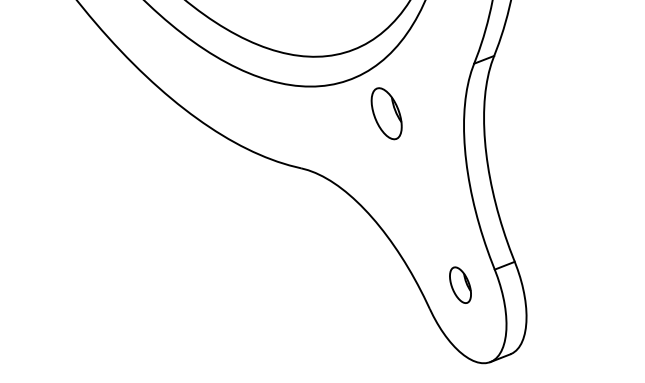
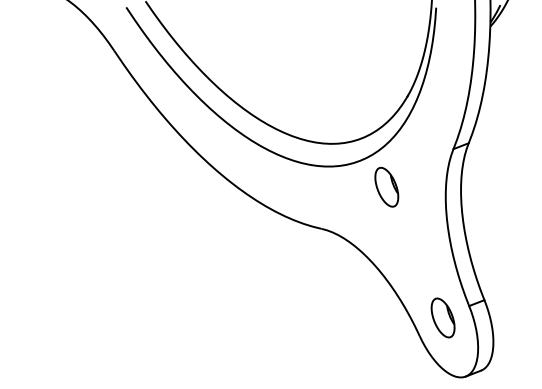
part: (459, 284) -> (442, 317), size x1.43

